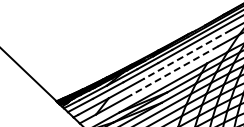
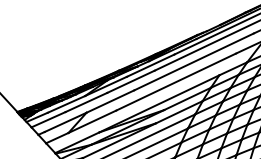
line: (186, 54) -> (192, 61), dashed -> solid
line: (174, 70) -> (175, 81), dashed -> solid

